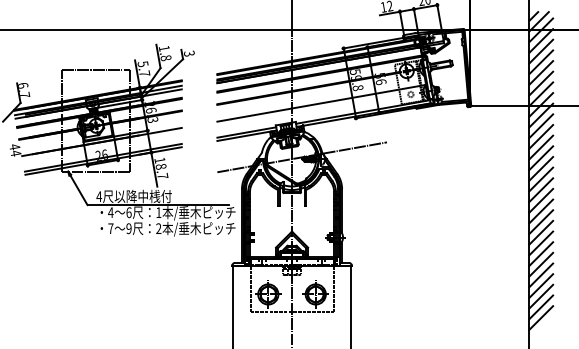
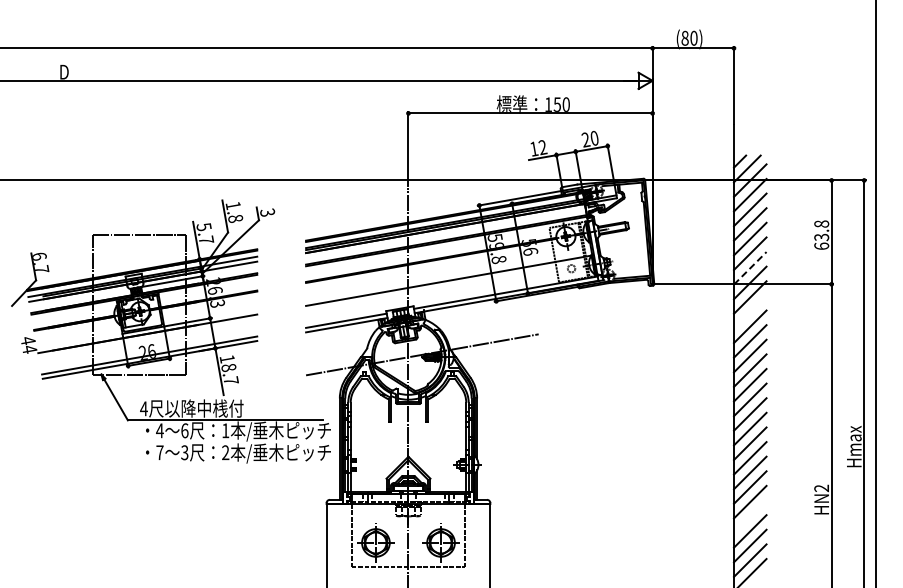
line: (541, 93) -> (750, 267), solid -> dashed
line: (541, 125) -> (750, 311), removed
text: (128, 228) -> (184, 452), 9 -> 3
line: (541, 275) -> (750, 516), removed

